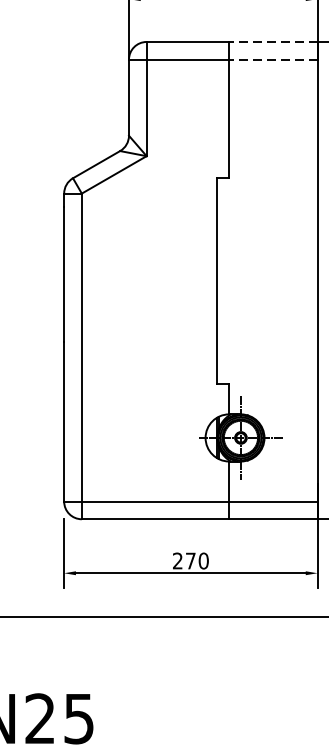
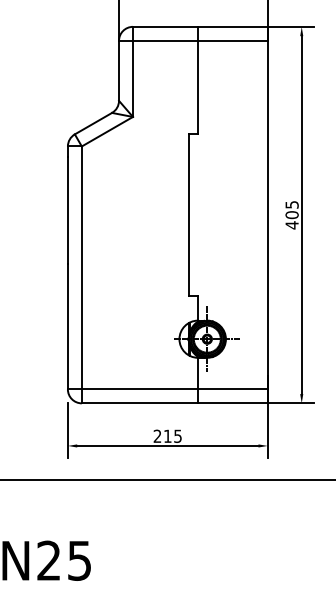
line: (272, 41) -> (232, 26), dashed -> solid
line: (272, 59) -> (232, 40), dashed -> solid
text: (196, 559) -> (172, 435), 270 -> 215

